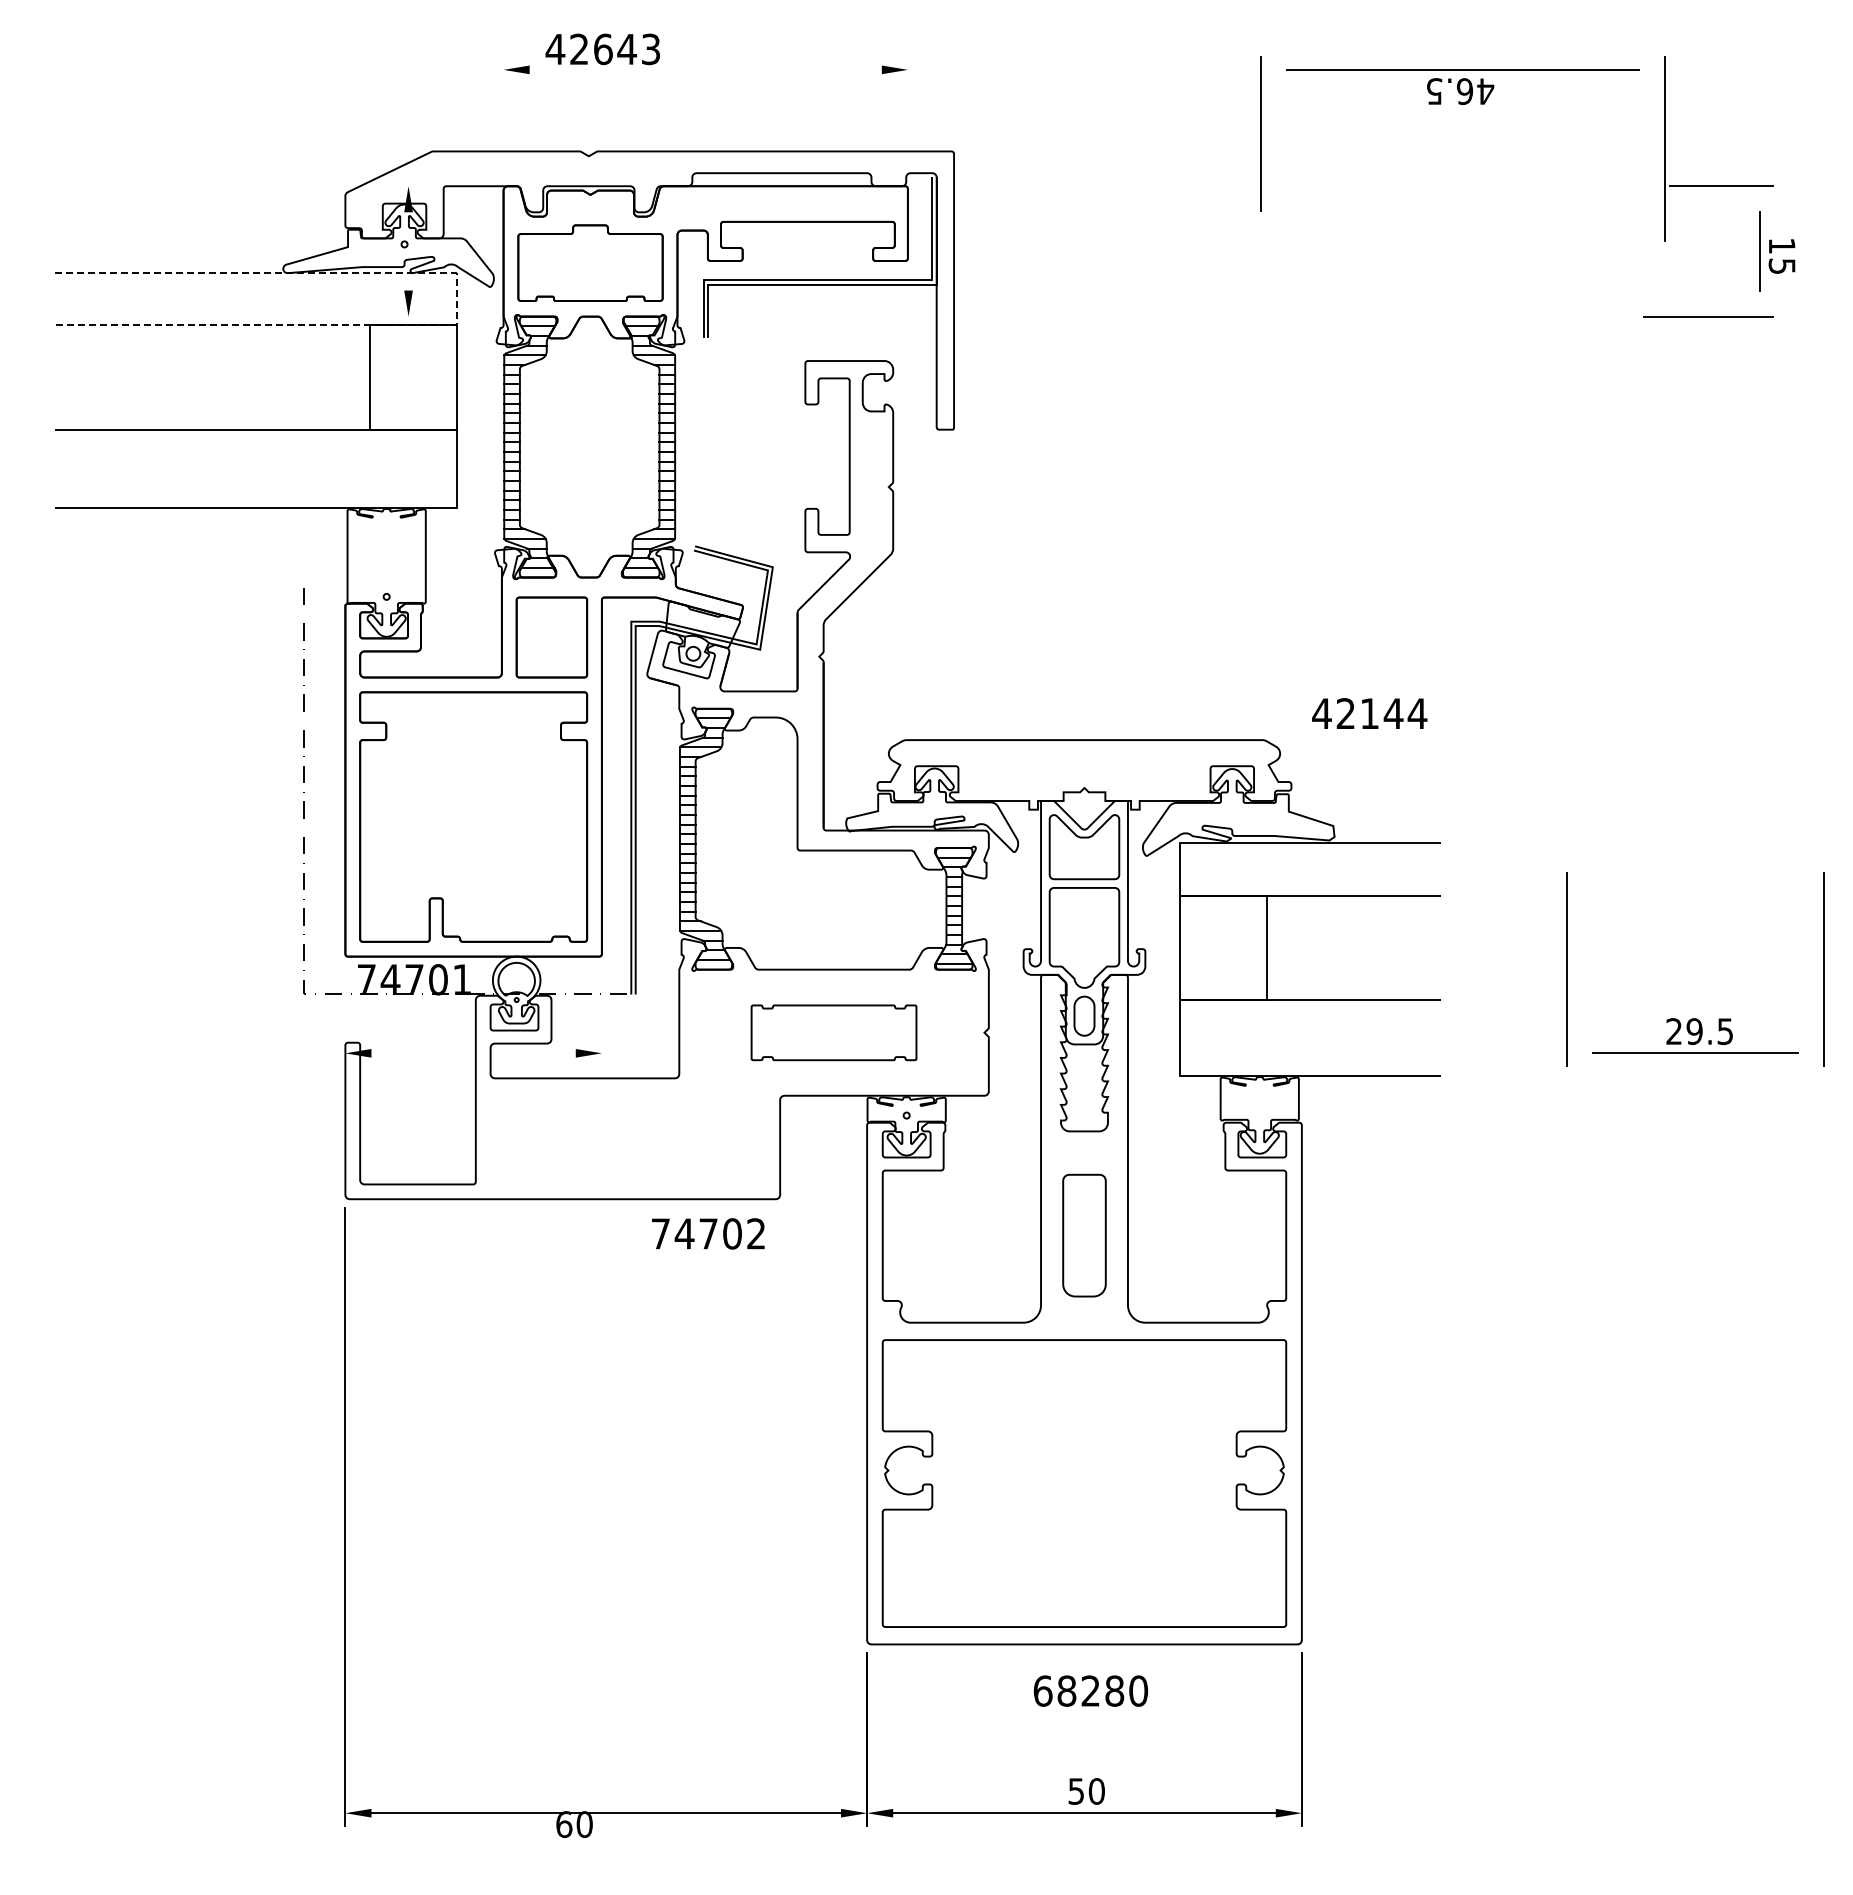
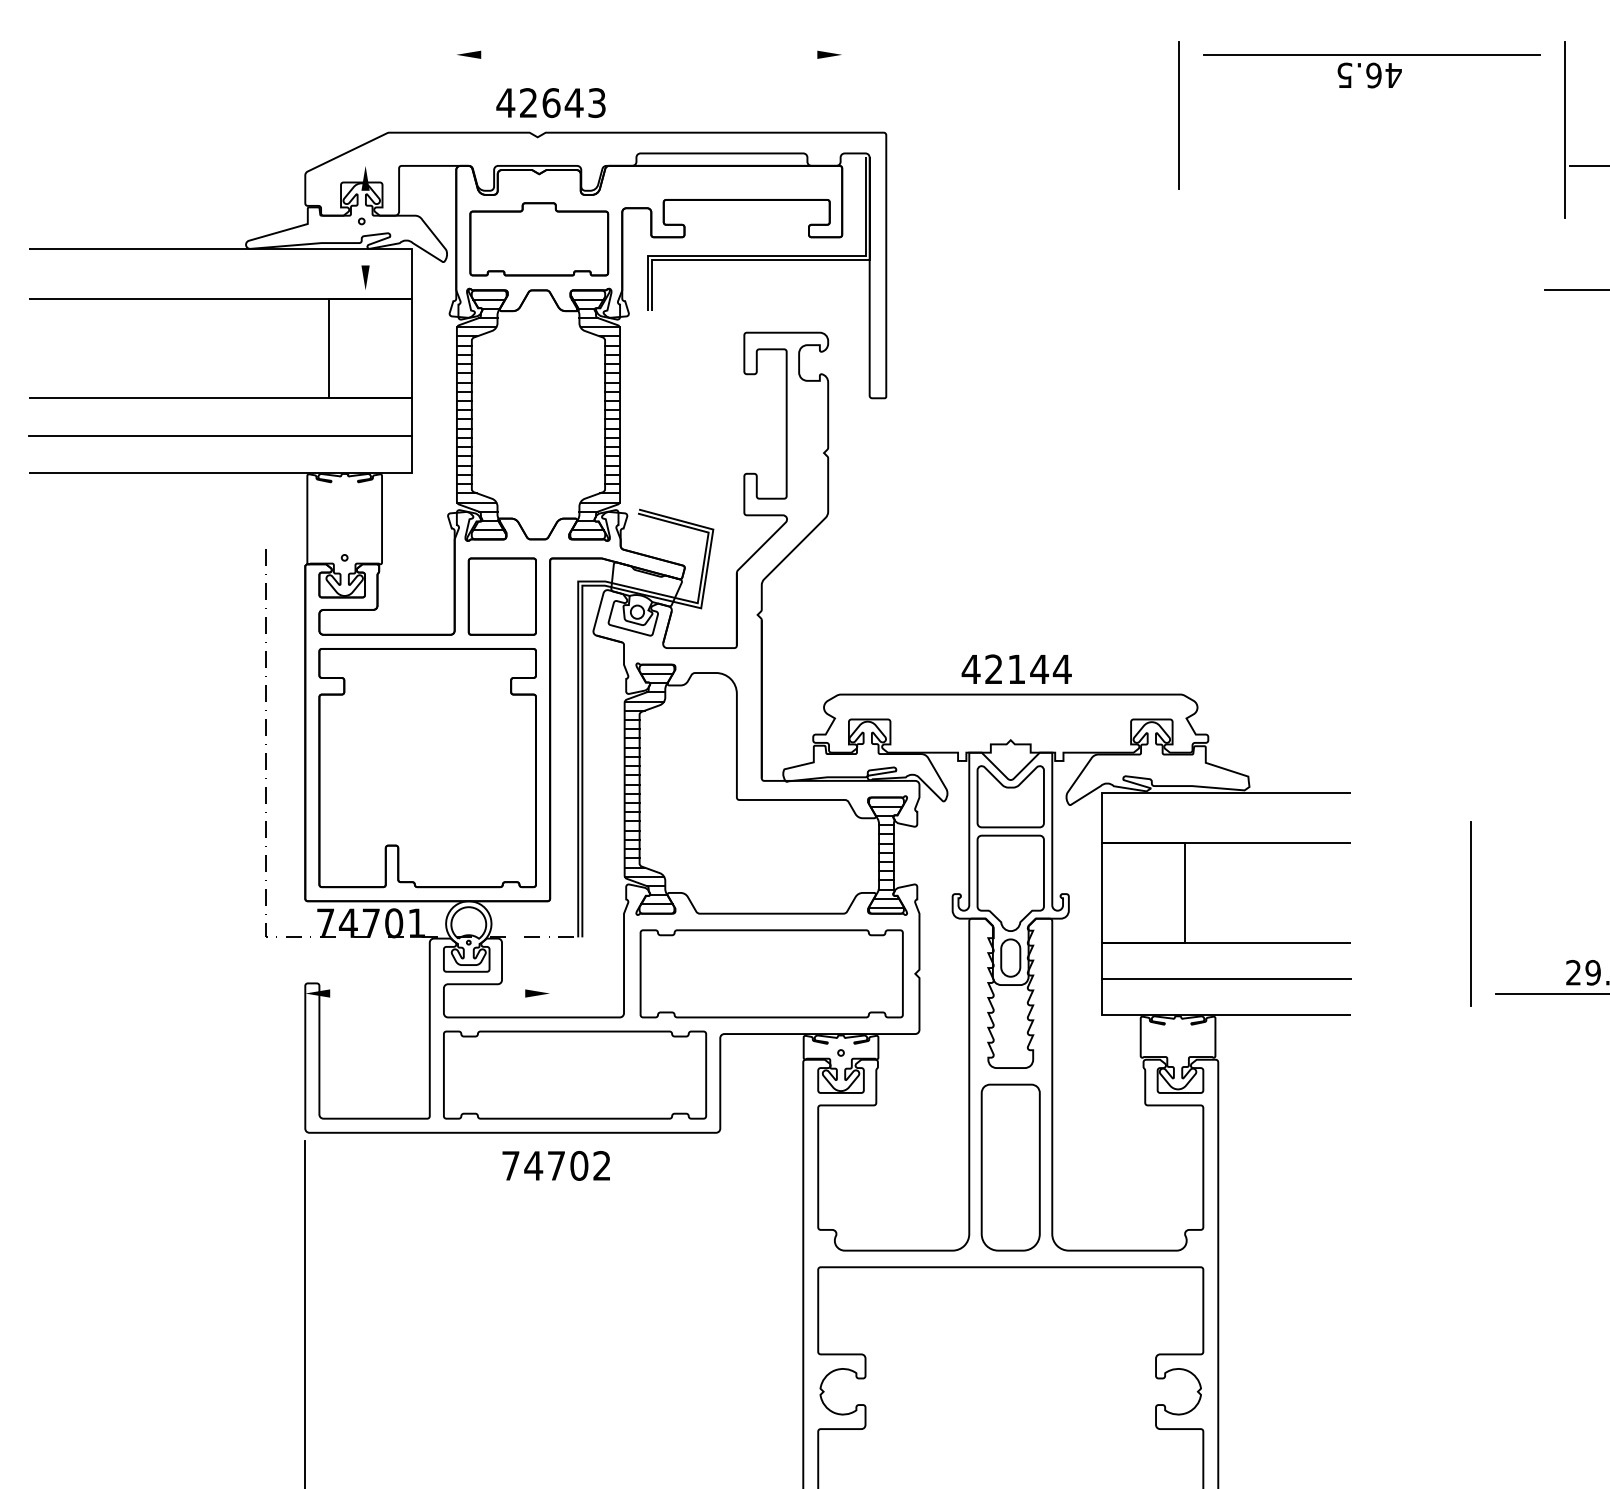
text: (602, 49) -> (550, 103), moved
line: (456, 299) -> (411, 274), dashed -> solid
line: (255, 468) -> (219, 435), added
text: (1369, 713) -> (1016, 669), moved
part: (833, 1032) -> (771, 973), size x1.67
line: (1310, 1038) -> (1226, 979), added
part: (627, 1138) -> (574, 1074), added
text: (708, 1233) -> (556, 1165), moved
part: (1084, 1235) -> (1010, 1167), size x1.43

